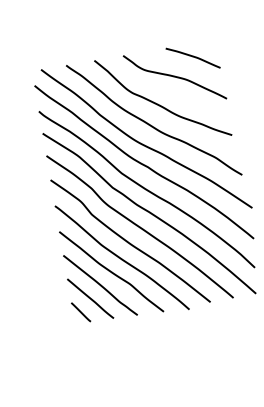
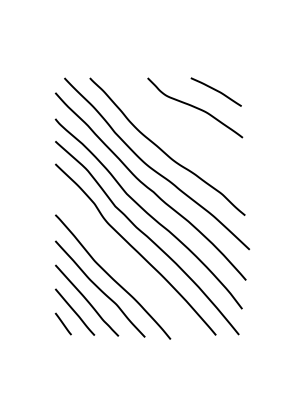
curve: (160, 104) -> (176, 132), removed
curve: (129, 241) -> (122, 262), removed

